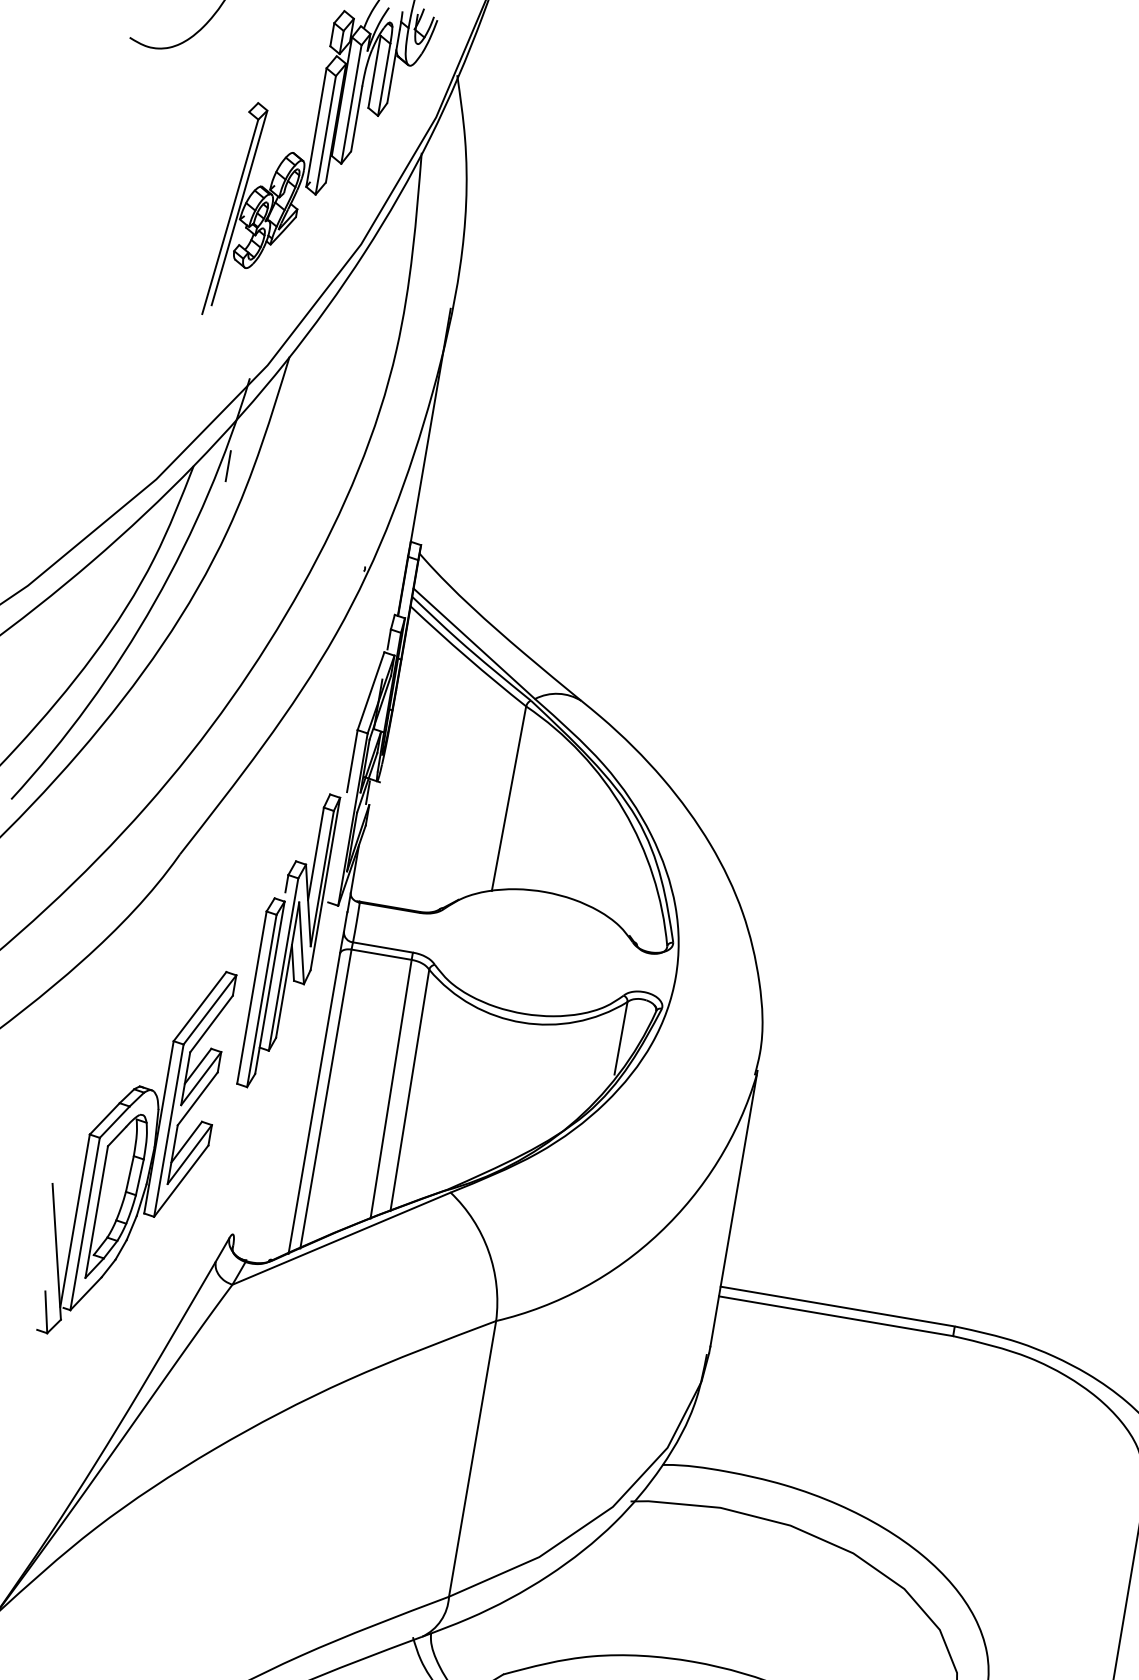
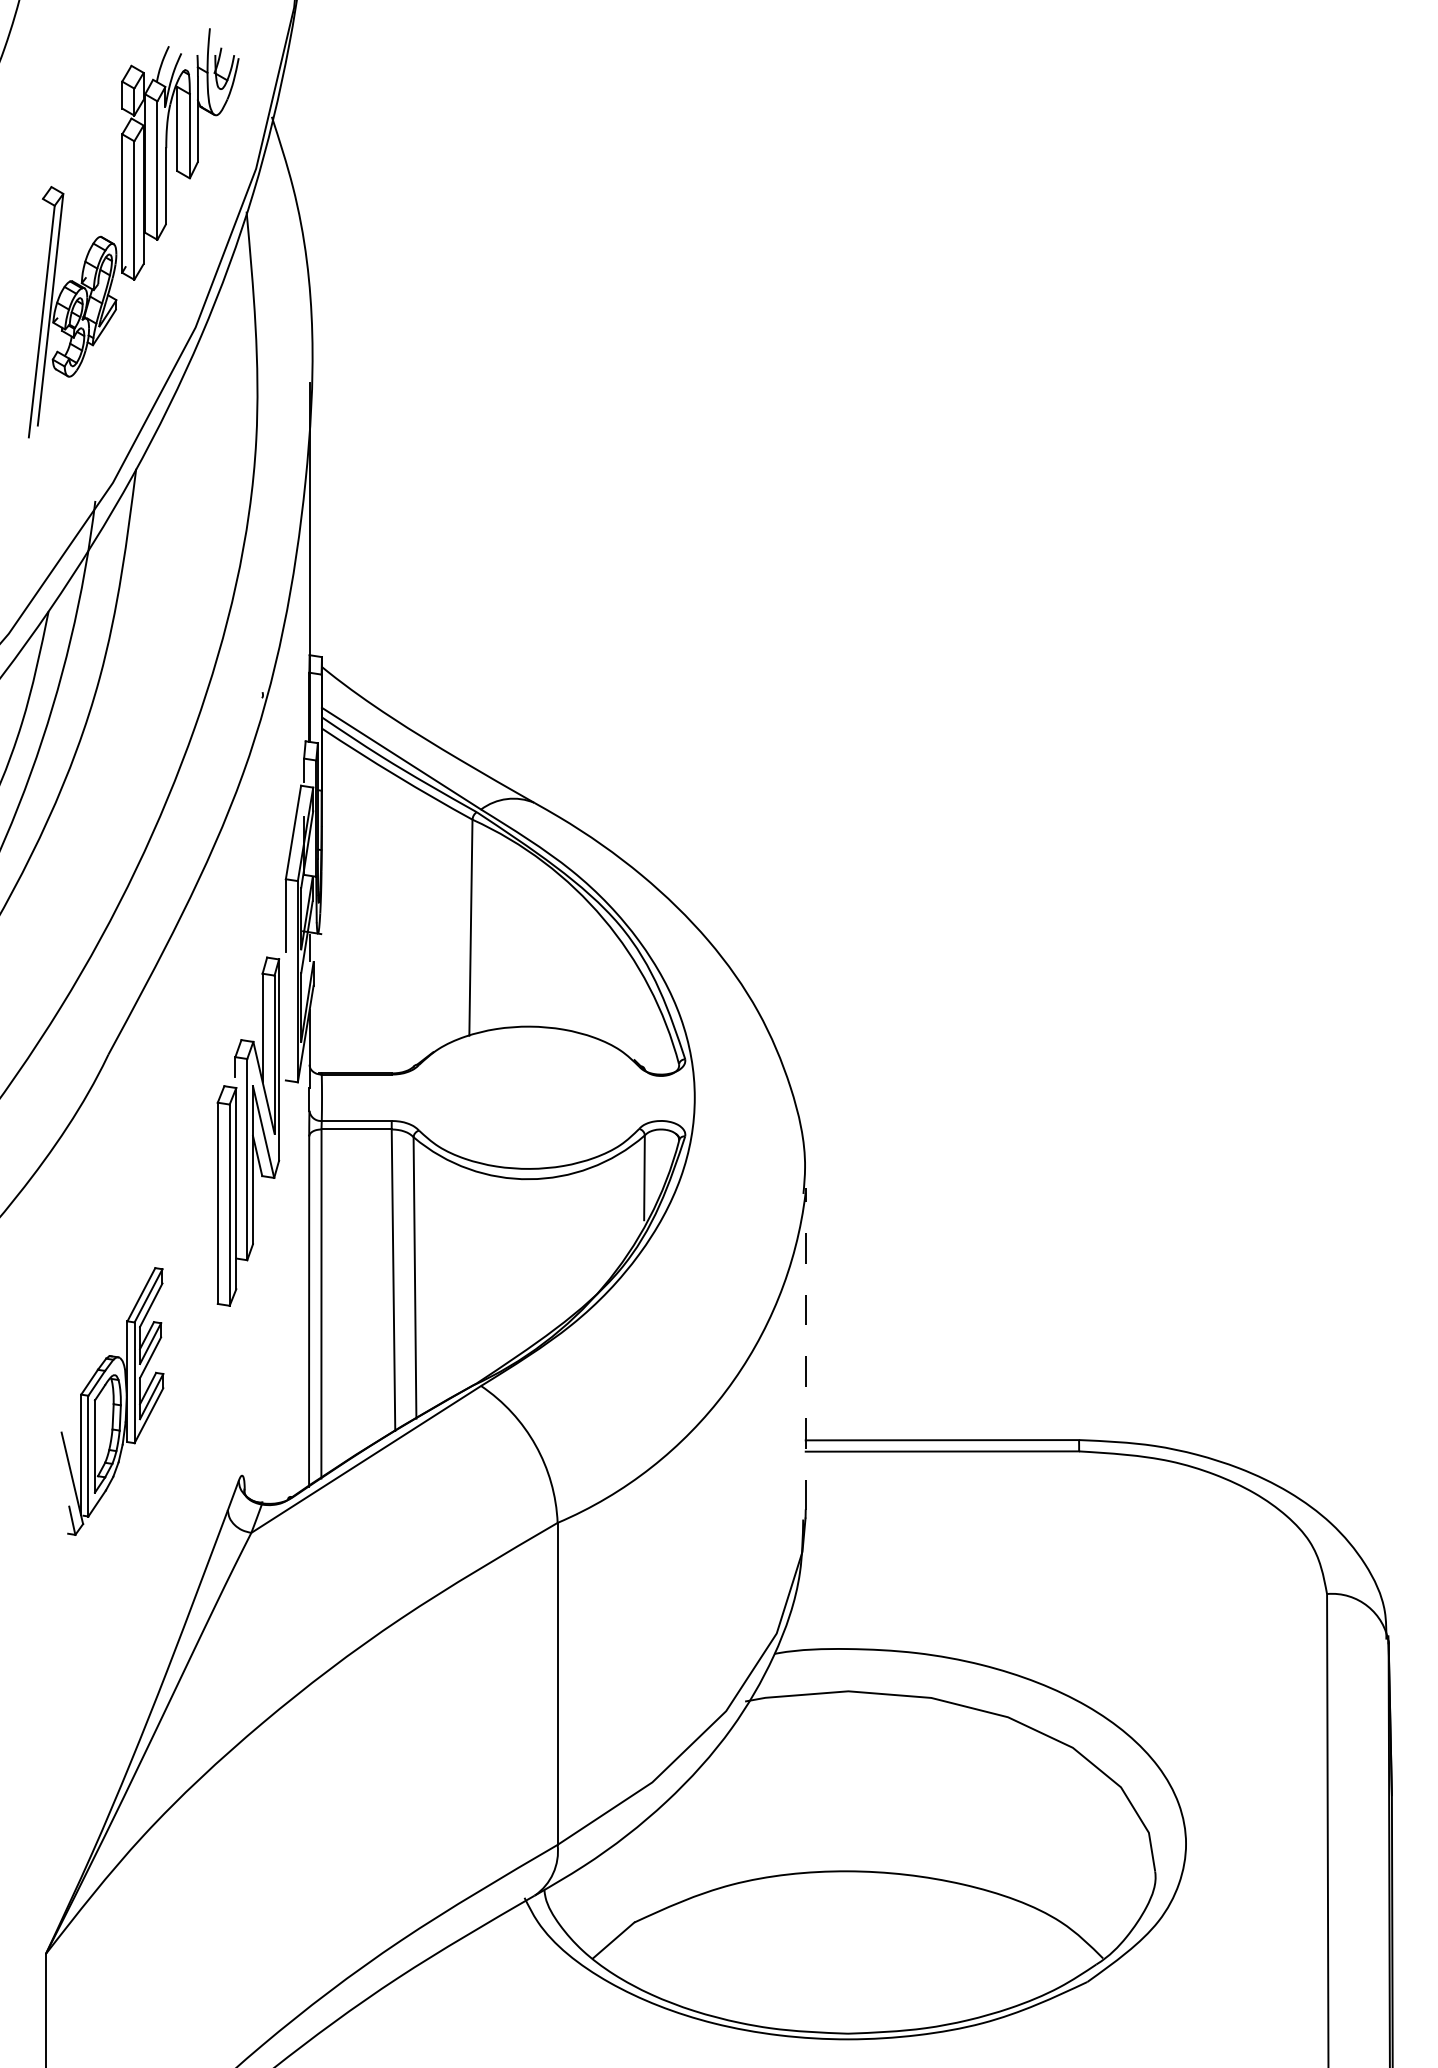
line: (228, 465) -> (87, 604), removed
part: (132, 1151) -> (112, 1401), size x0.6
line: (733, 1208) -> (805, 1349), solid -> dashed

